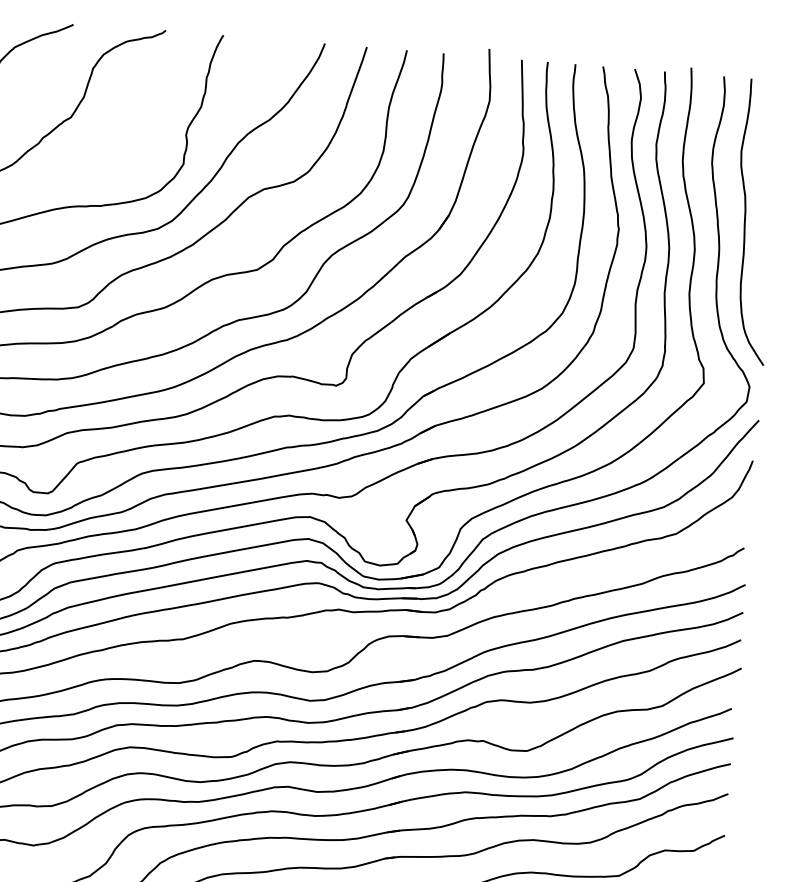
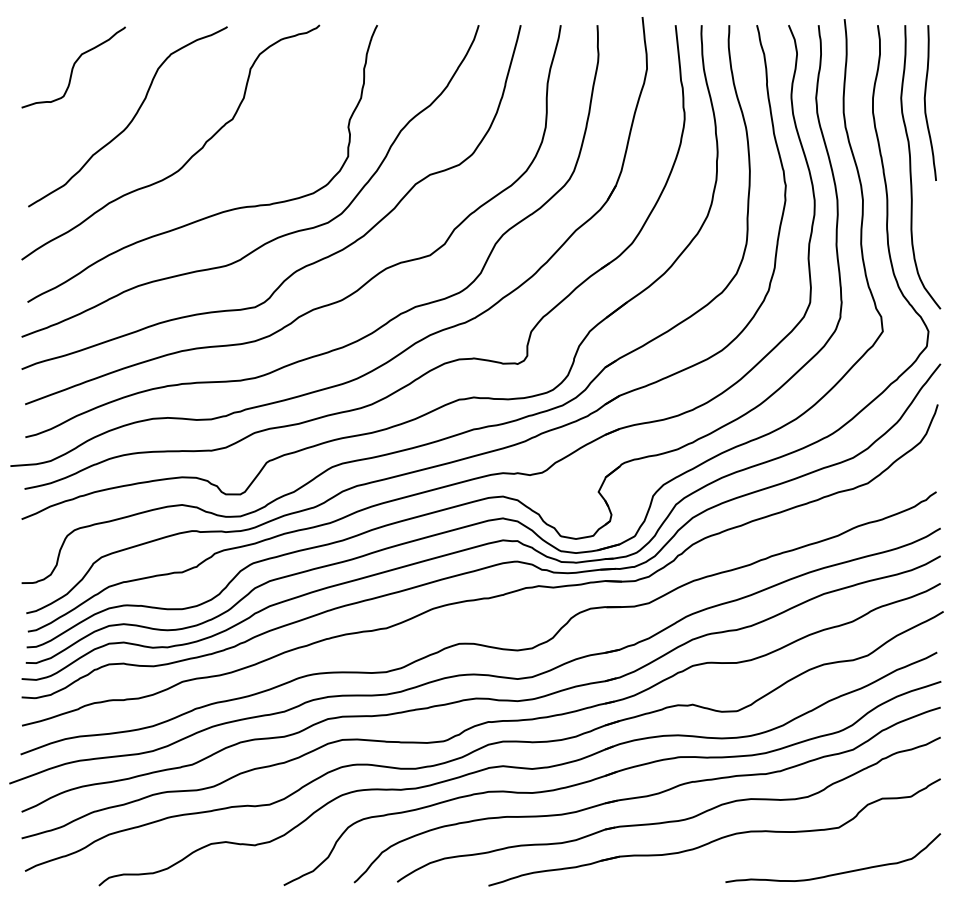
curve: (765, 157) -> (925, 102), added

